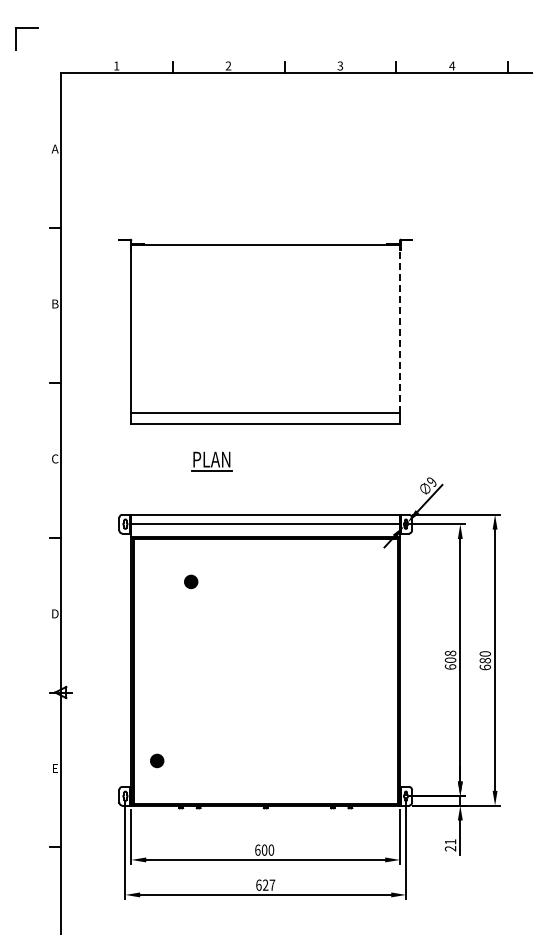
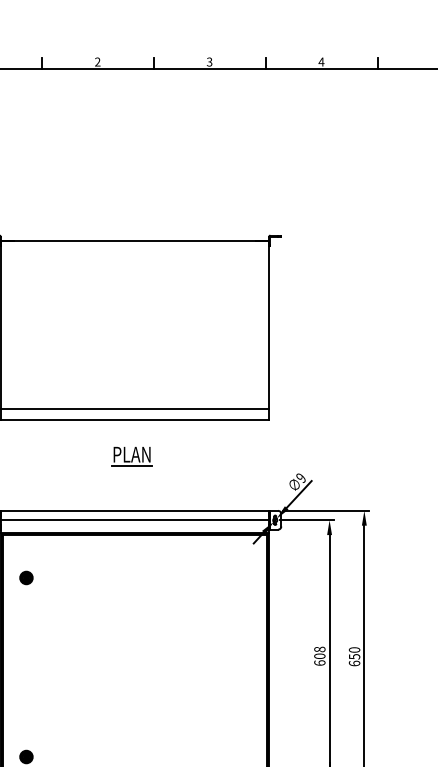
line: (399, 329) -> (268, 325), dashed -> solid
part: (211, 461) -> (131, 456), moved
part: (191, 581) -> (26, 577), moved
text: (484, 660) -> (353, 656), 680 -> 650

